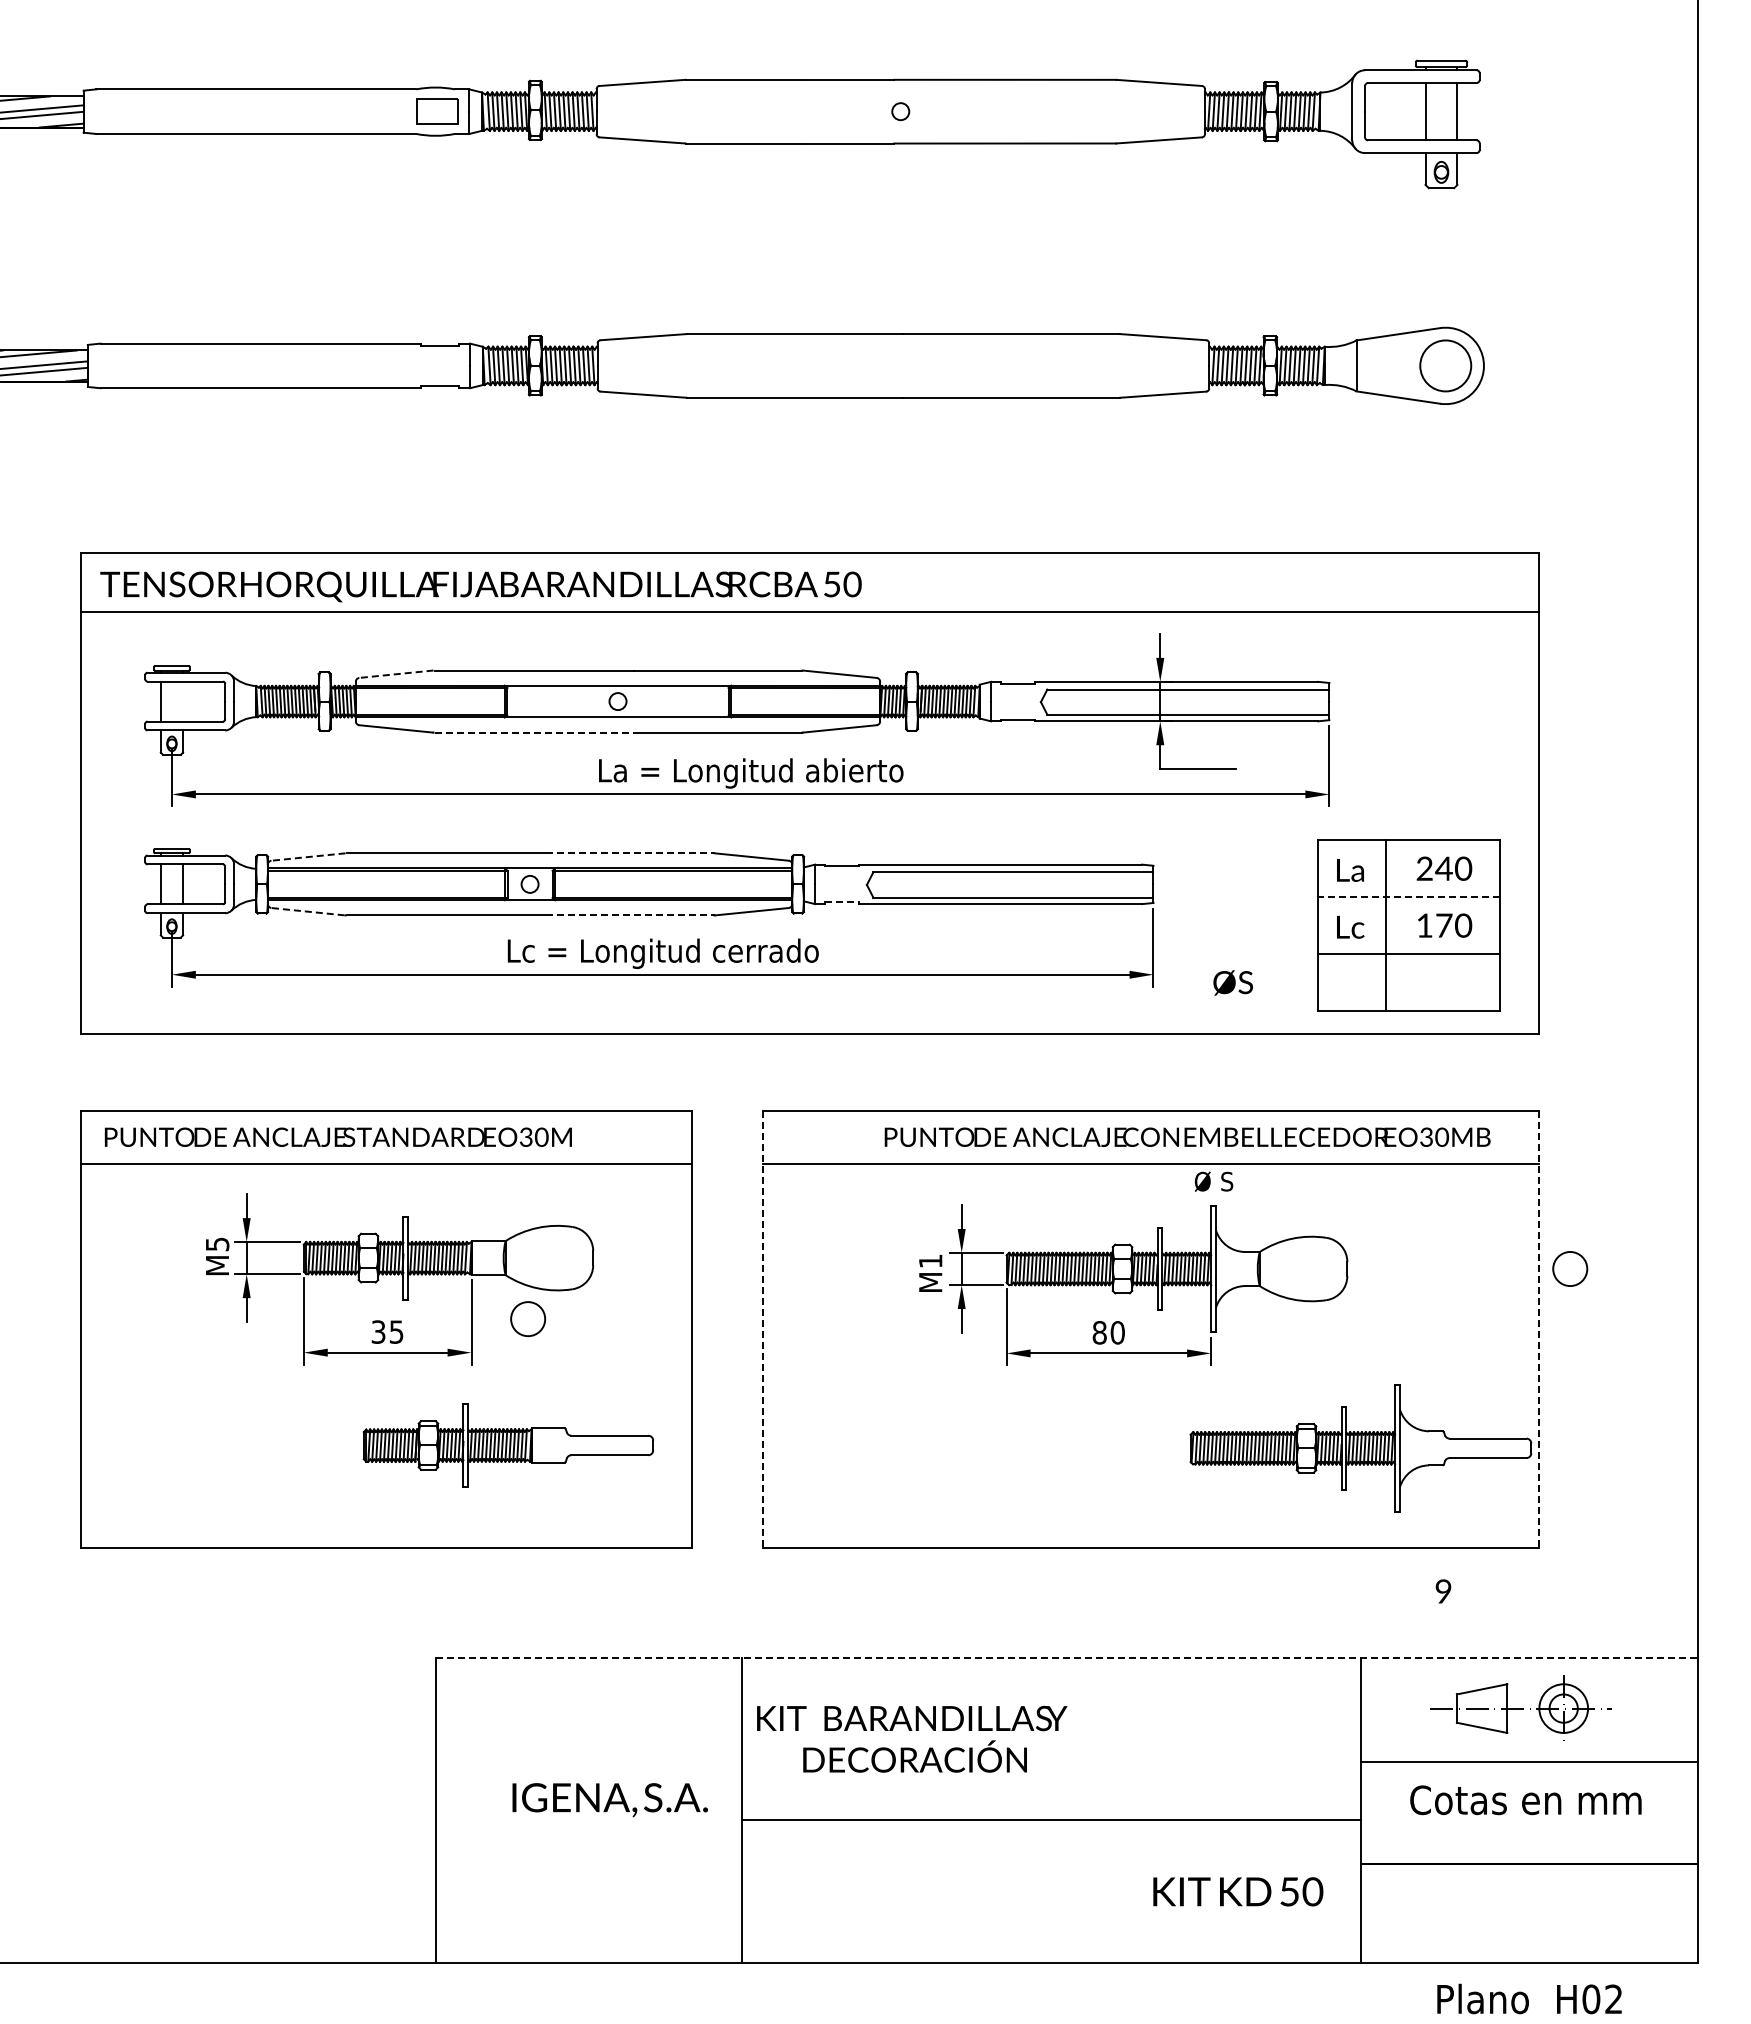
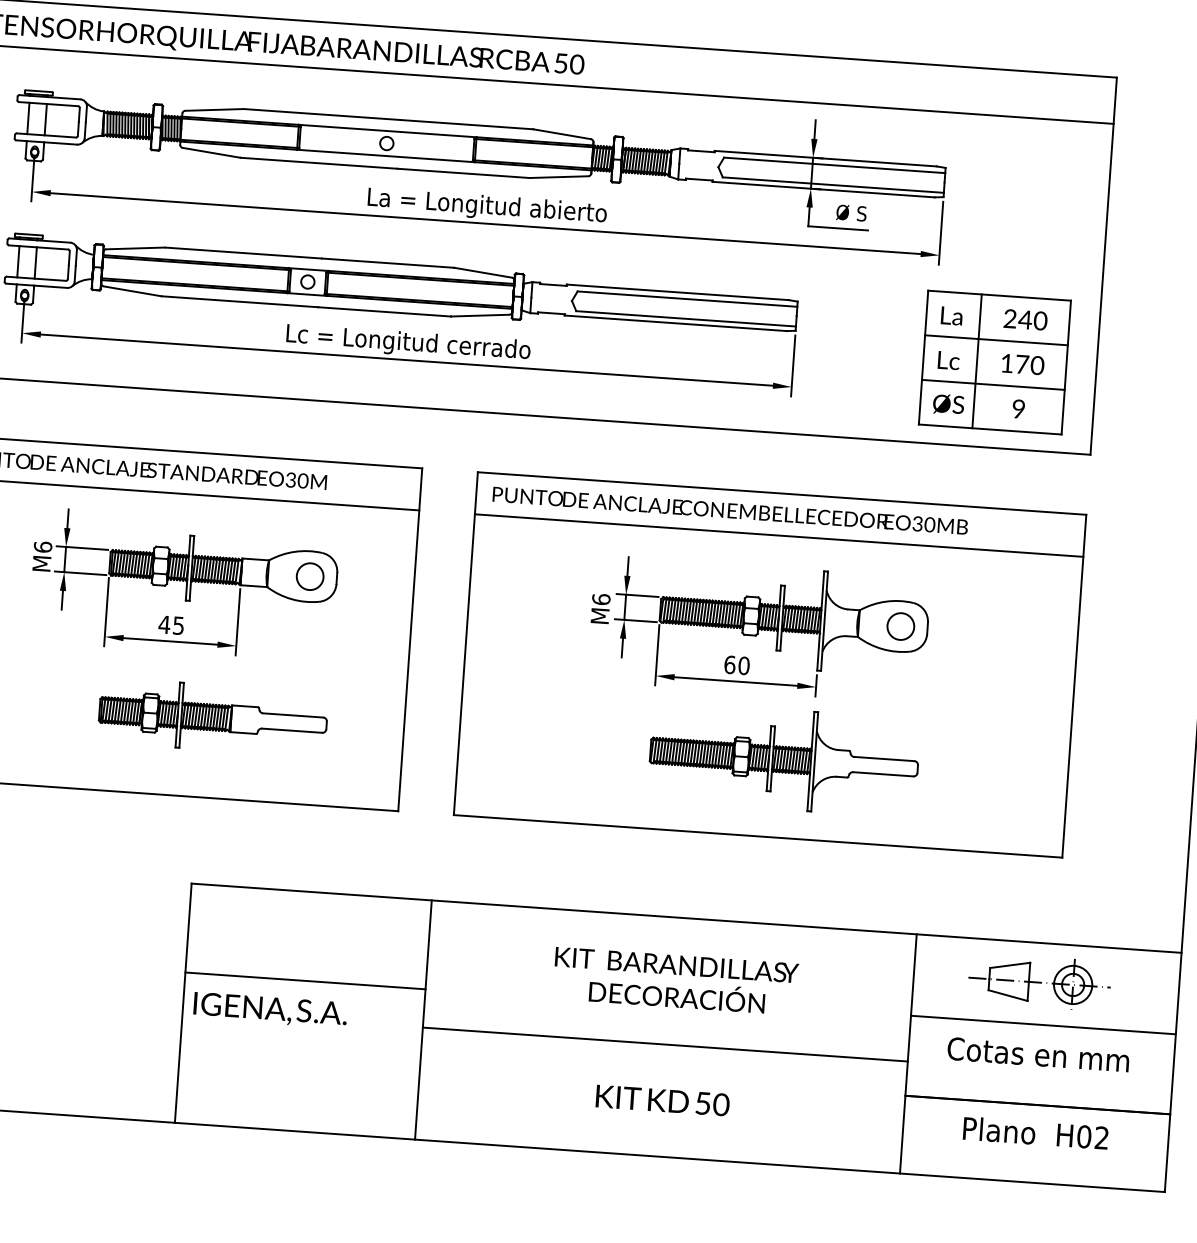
line: (395, 674) -> (213, 110), dashed -> solid
line: (183, 701) -> (46, 119), added
line: (534, 732) -> (319, 163), dashed -> solid
line: (630, 853) -> (388, 263), dashed -> solid
line: (308, 857) -> (135, 248), dashed -> solid
line: (1408, 897) -> (995, 340), dashed -> solid
line: (841, 902) -> (551, 313), dashed -> solid
line: (308, 911) -> (132, 291), dashed -> solid
line: (630, 915) -> (384, 311), dashed -> solid
text: (1232, 982) -> (948, 404), moved
text: (1187, 1136) -> (730, 510), moved
text: (1213, 1181) -> (851, 212), moved
text: (217, 1244) -> (43, 547), M5 -> M6
text: (930, 1261) -> (601, 599), M1 -> M6
circle: (1570, 1268) -> (901, 626), moved
circle: (528, 1319) -> (310, 576), moved
line: (762, 1329) -> (465, 643), dashed -> solid
line: (1538, 1329) -> (1074, 686), dashed -> solid
text: (378, 1331) -> (164, 624), 35 -> 45
text: (1099, 1332) -> (729, 664), 80 -> 60
part: (507, 1445) -> (212, 717), moved
part: (1360, 1448) -> (783, 759), moved
text: (1443, 1591) -> (1018, 409), moved
line: (1067, 1658) -> (686, 918), dashed -> solid
text: (912, 1738) -> (676, 980), moved
line: (588, 1771) -> (305, 980), added
text: (609, 1800) -> (269, 1010), moved
text: (1238, 1891) -> (663, 1100), moved
text: (1529, 1998) -> (1035, 1132), moved

